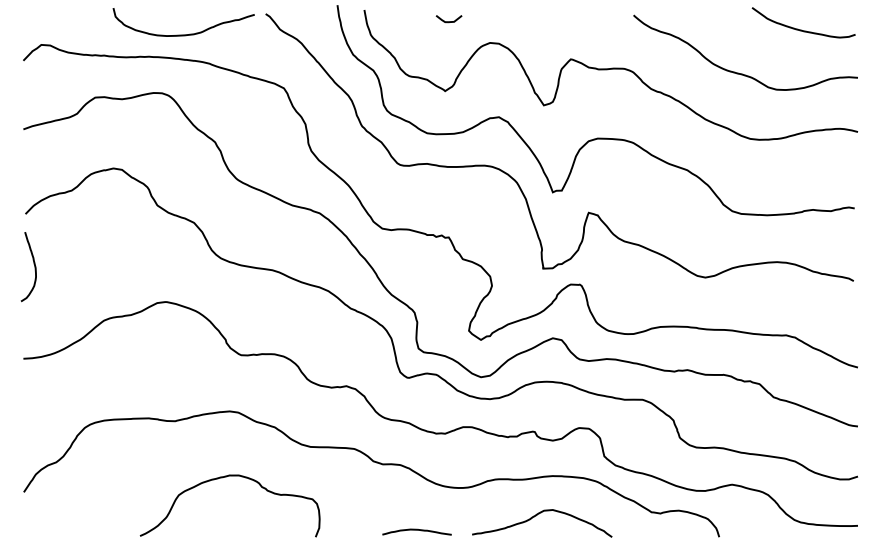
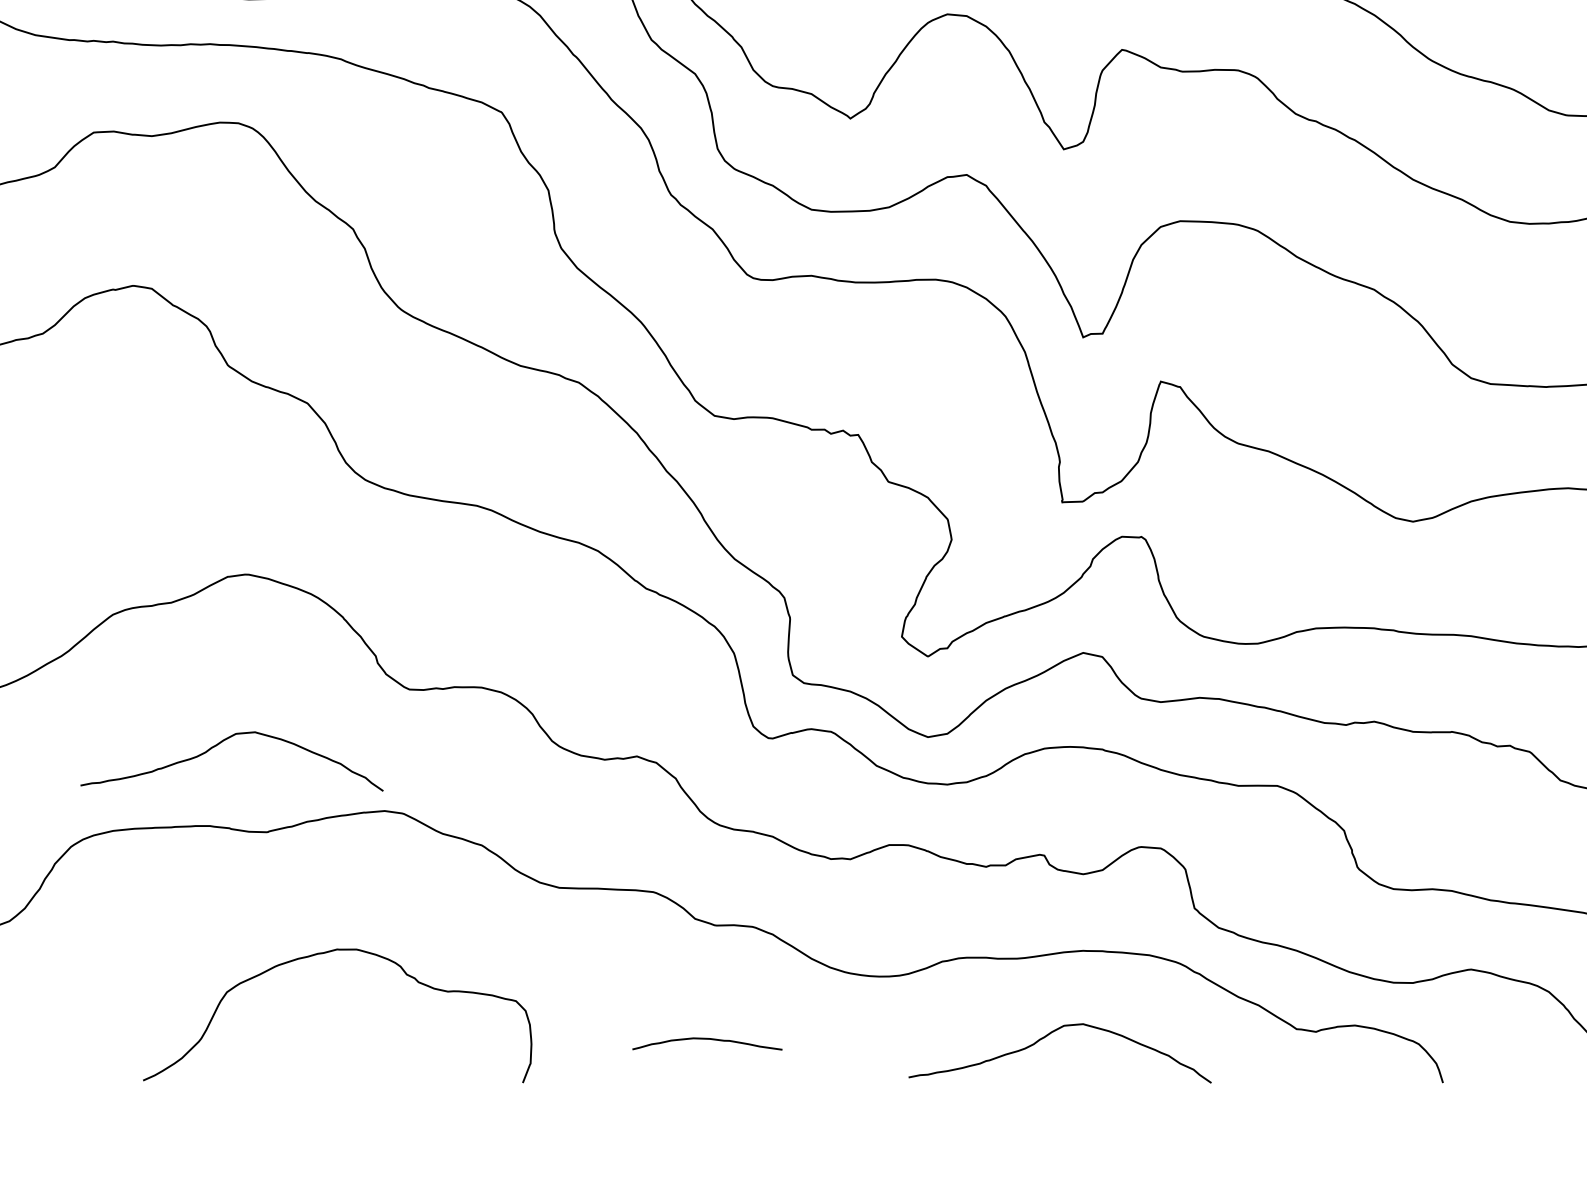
curve: (153, 381) -> (219, 746), added
curve: (222, 478) -> (321, 956), moved
curve: (416, 530) -> (706, 1040), moved

